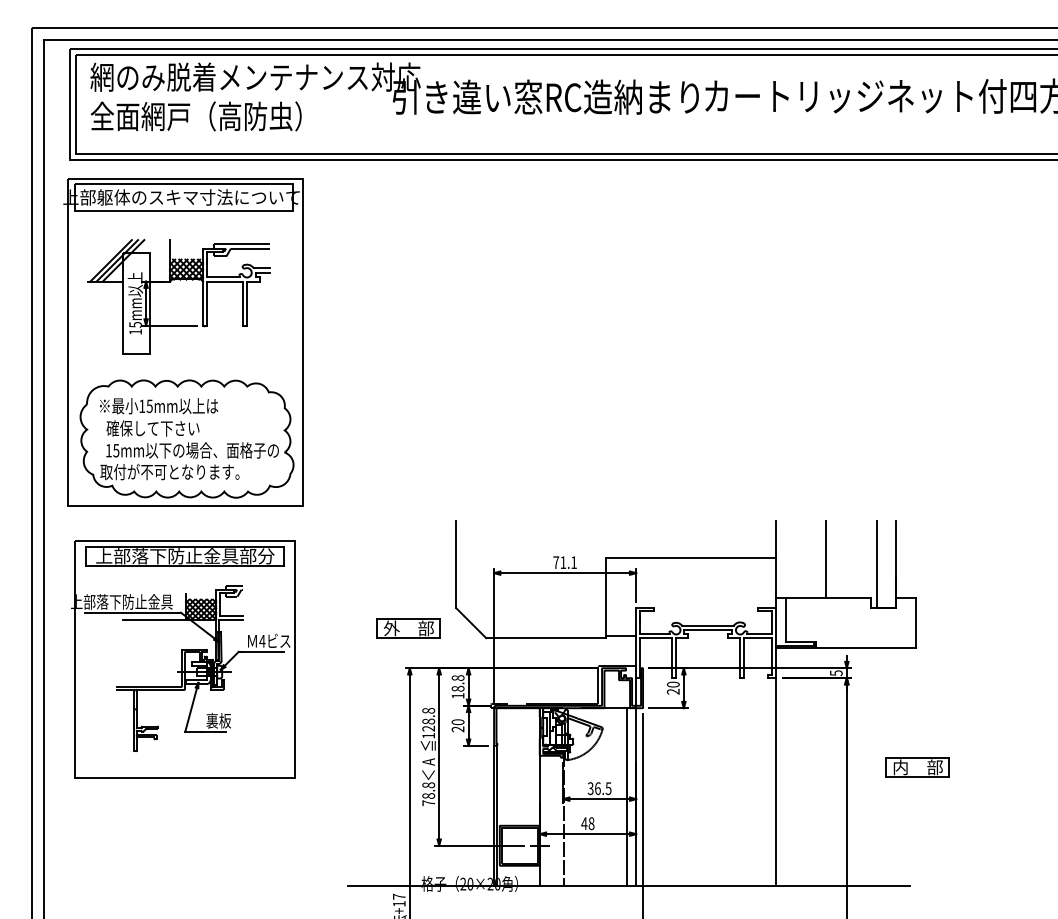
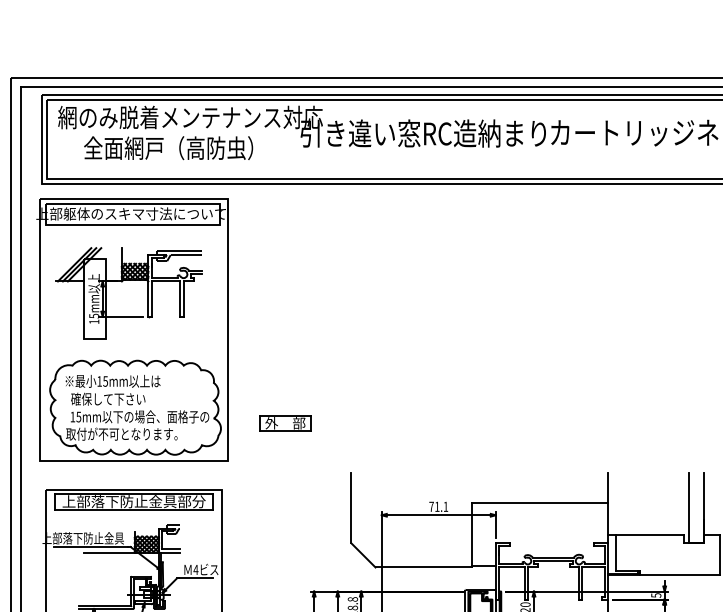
text: (196, 116) -> (168, 148), moved
line: (826, 559) -> (648, 504), removed
part: (408, 628) -> (285, 423), moved

